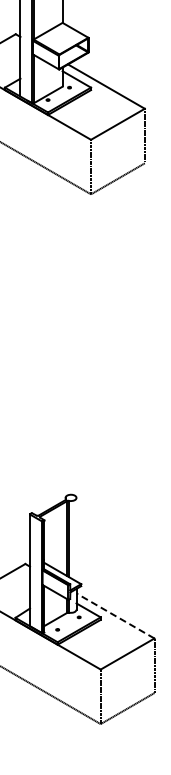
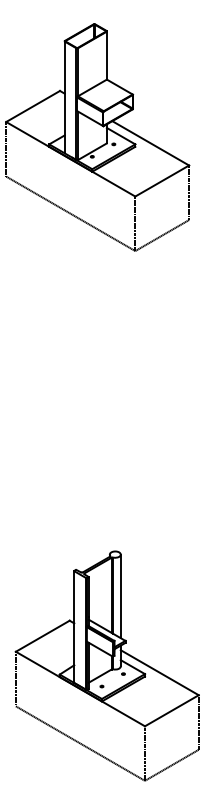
line: (76, 539) -> (120, 596), added
line: (115, 615) -> (159, 672), dashed -> solid

